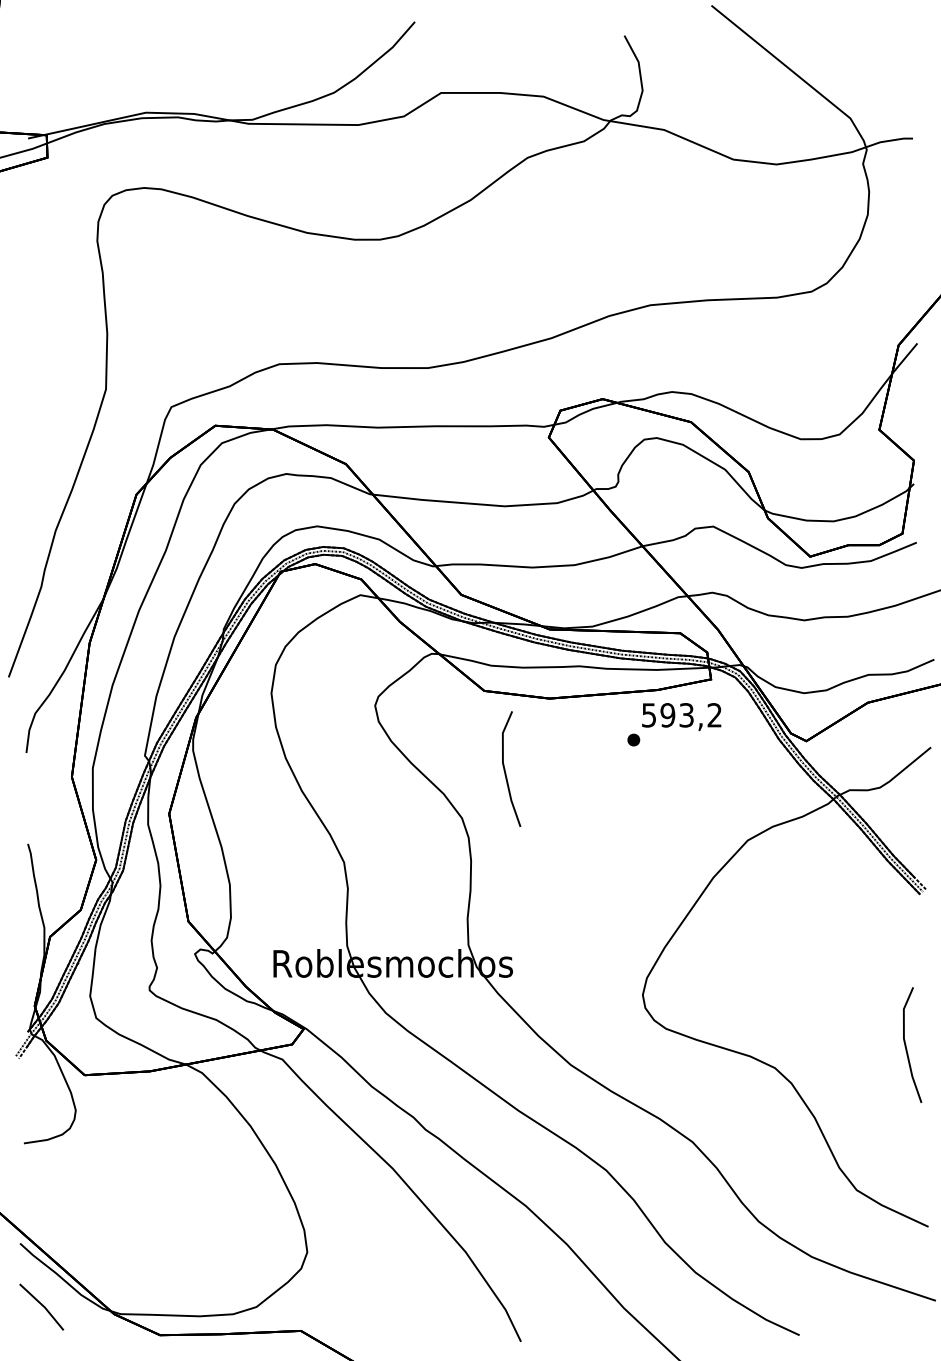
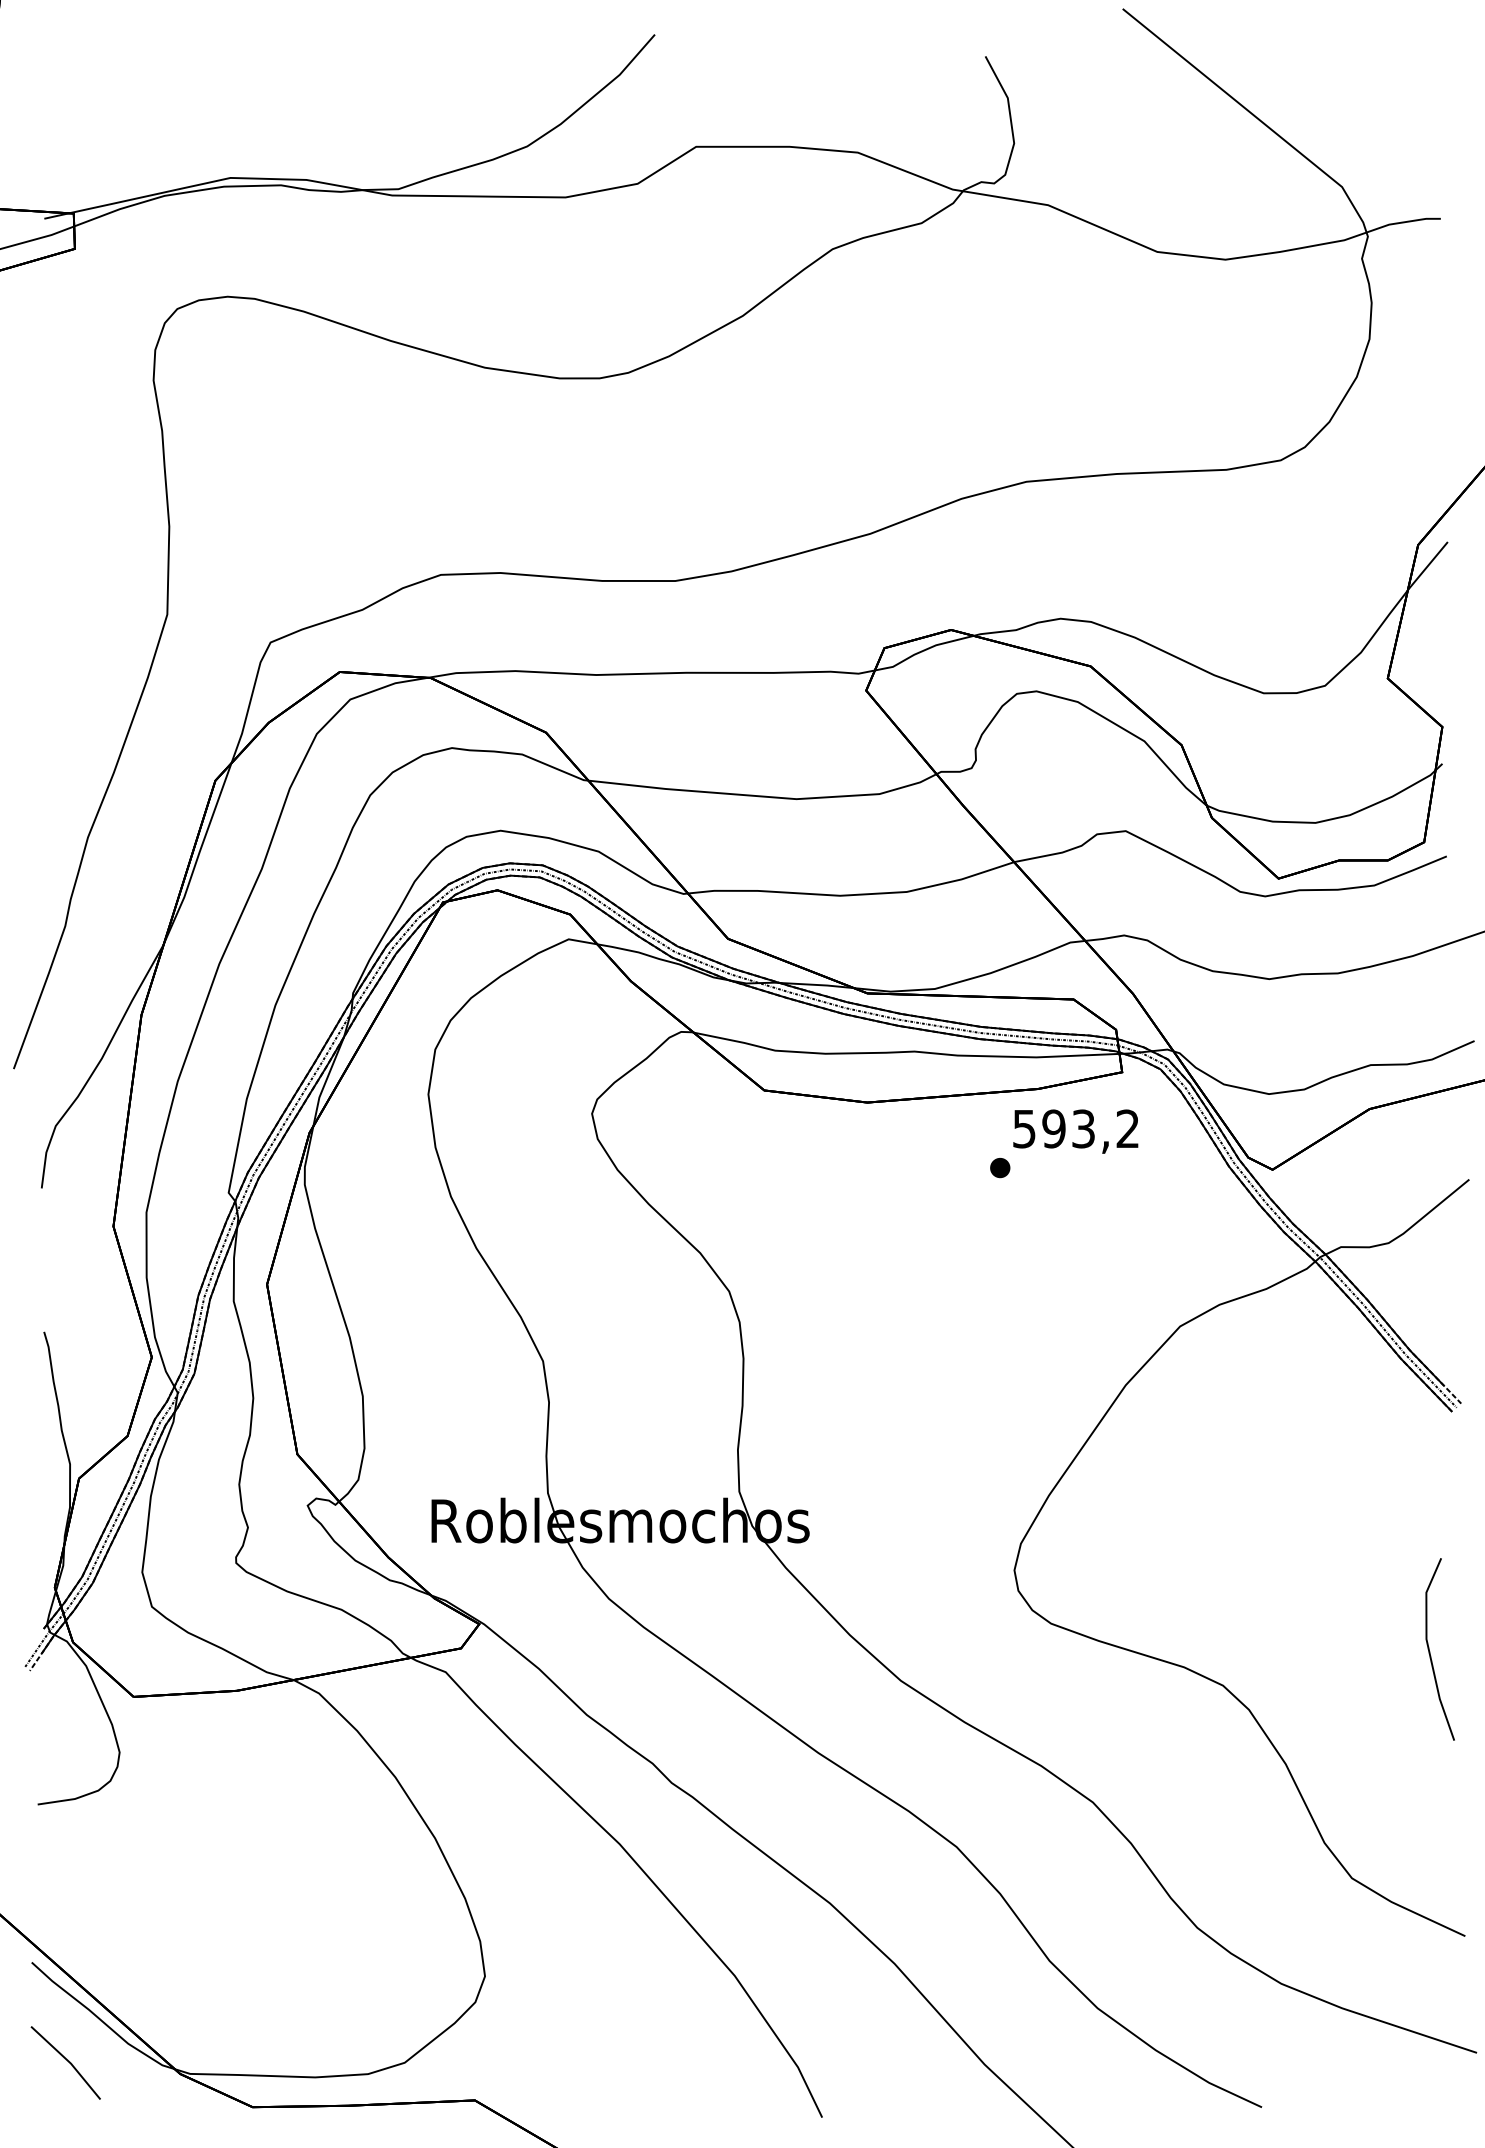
part: (511, 768) -> (807, 1212), removed

